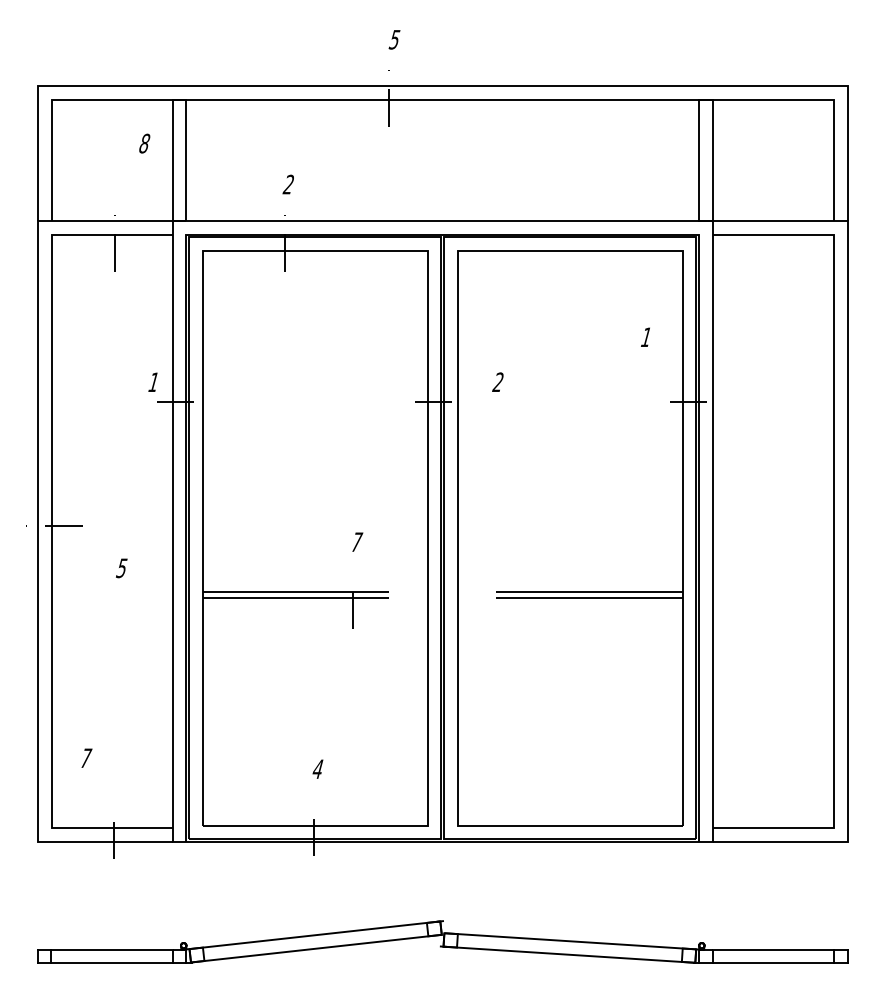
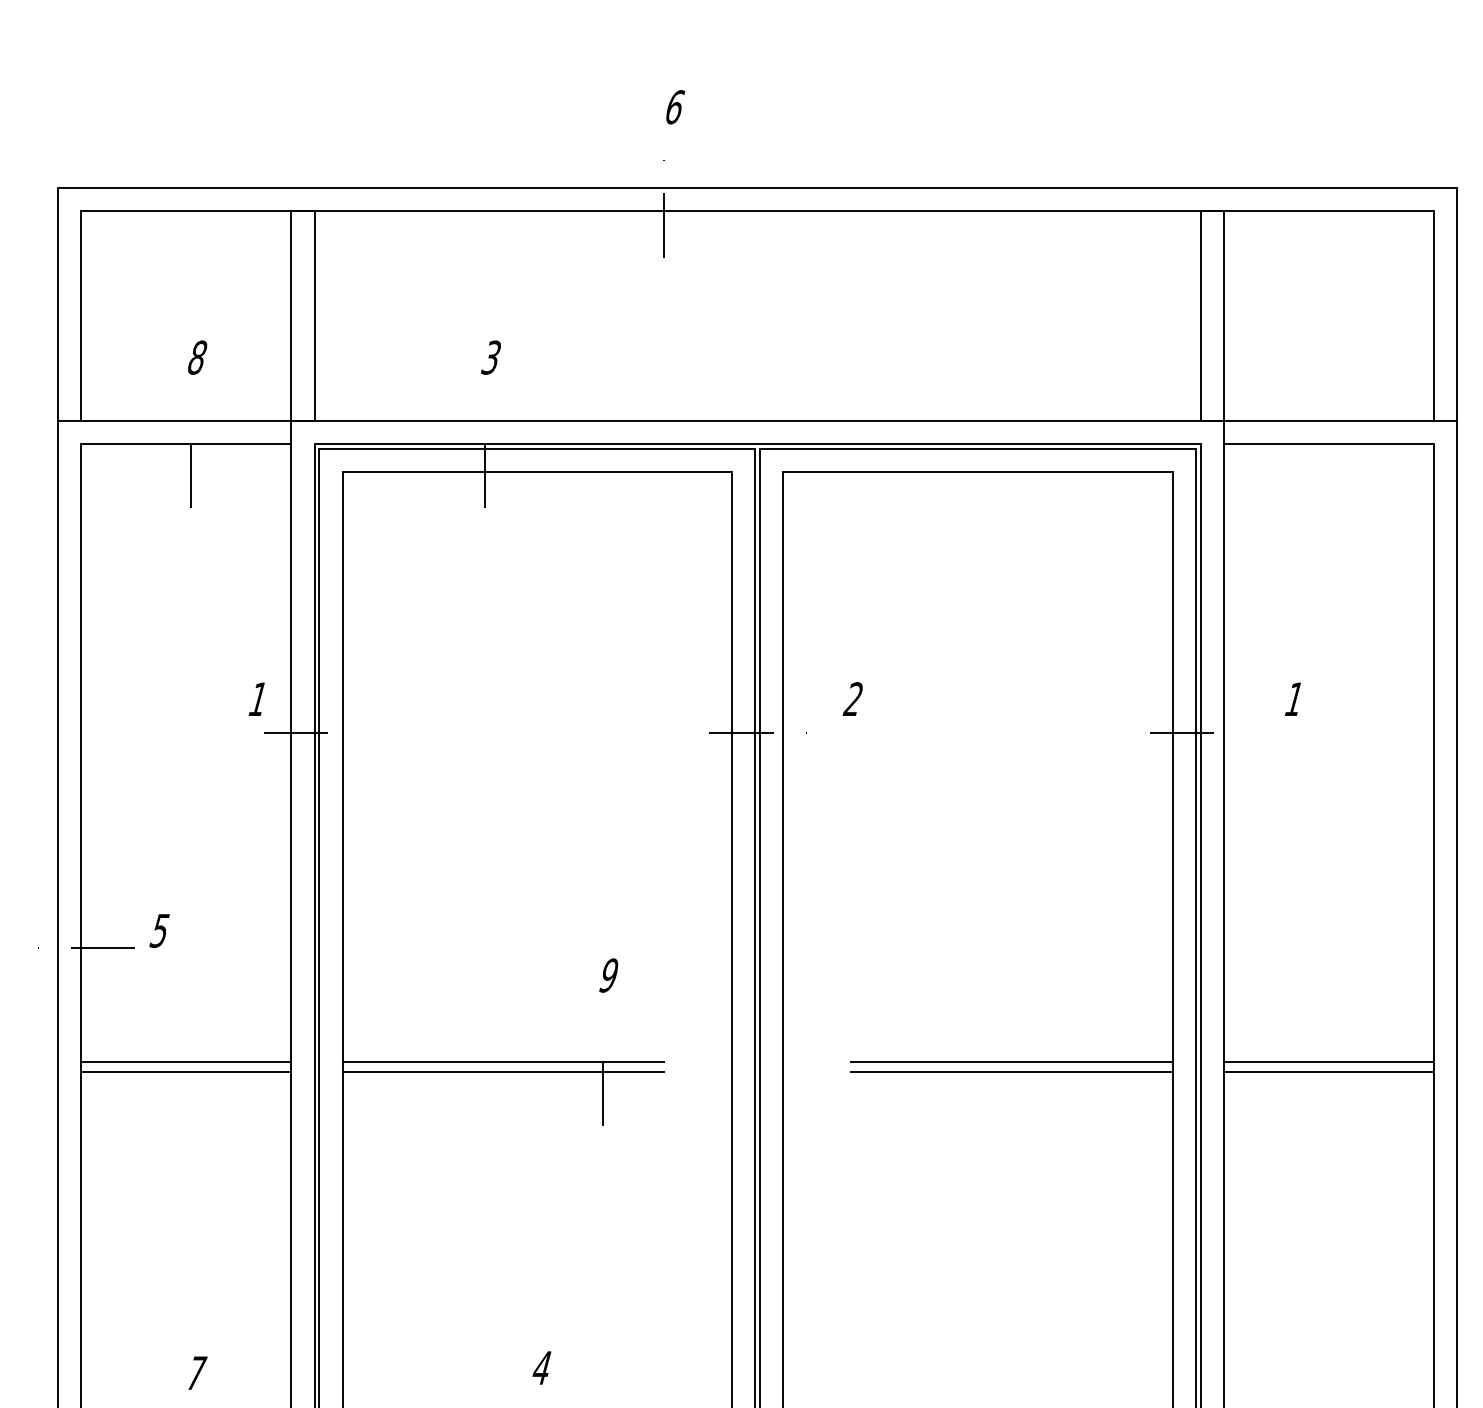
text: (394, 39) -> (674, 106), 5 -> 6
text: (144, 143) -> (197, 357), moved
text: (288, 184) -> (490, 357), 2 -> 3
text: (645, 336) -> (1292, 697), moved
text: (357, 542) -> (610, 976), 7 -> 9
text: (121, 568) -> (159, 931), moved
line: (111, 592) -> (185, 1062), added
line: (773, 592) -> (1329, 1062), added
line: (111, 597) -> (185, 1071), added
line: (773, 597) -> (1329, 1071), added
text: (86, 757) -> (197, 1371), moved

